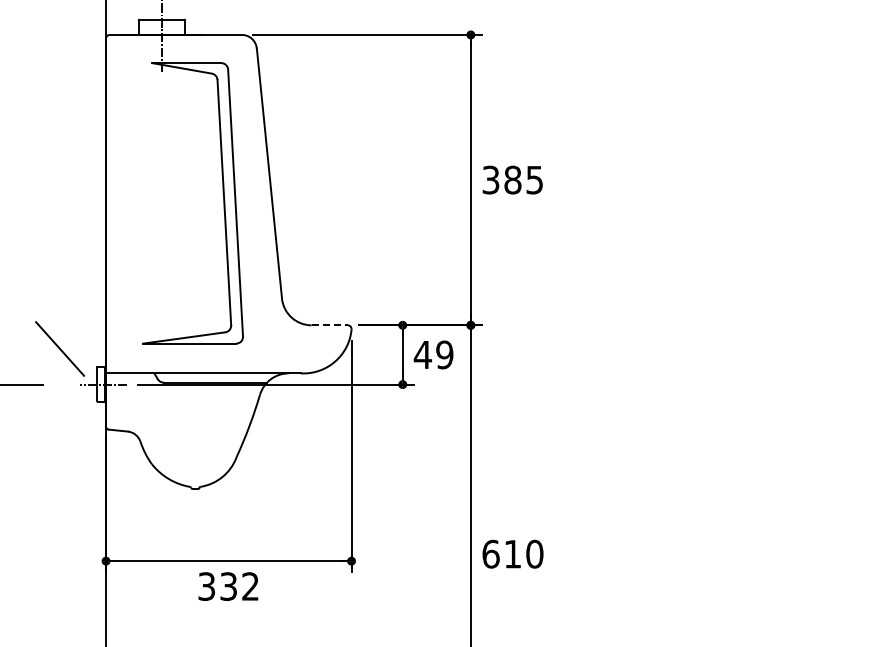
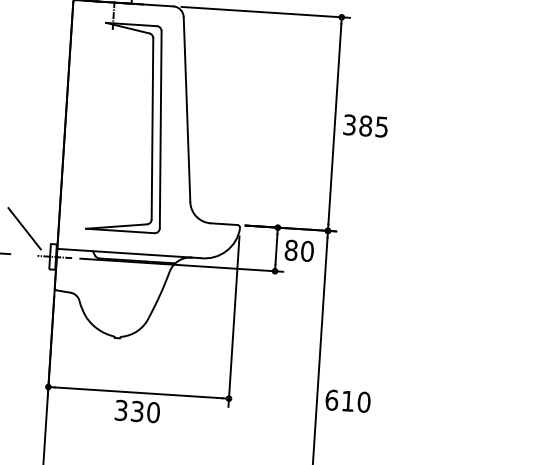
line: (330, 325) -> (224, 224), dashed -> solid
text: (433, 354) -> (299, 250), 49 -> 80
text: (250, 586) -> (153, 412), 332 -> 330

